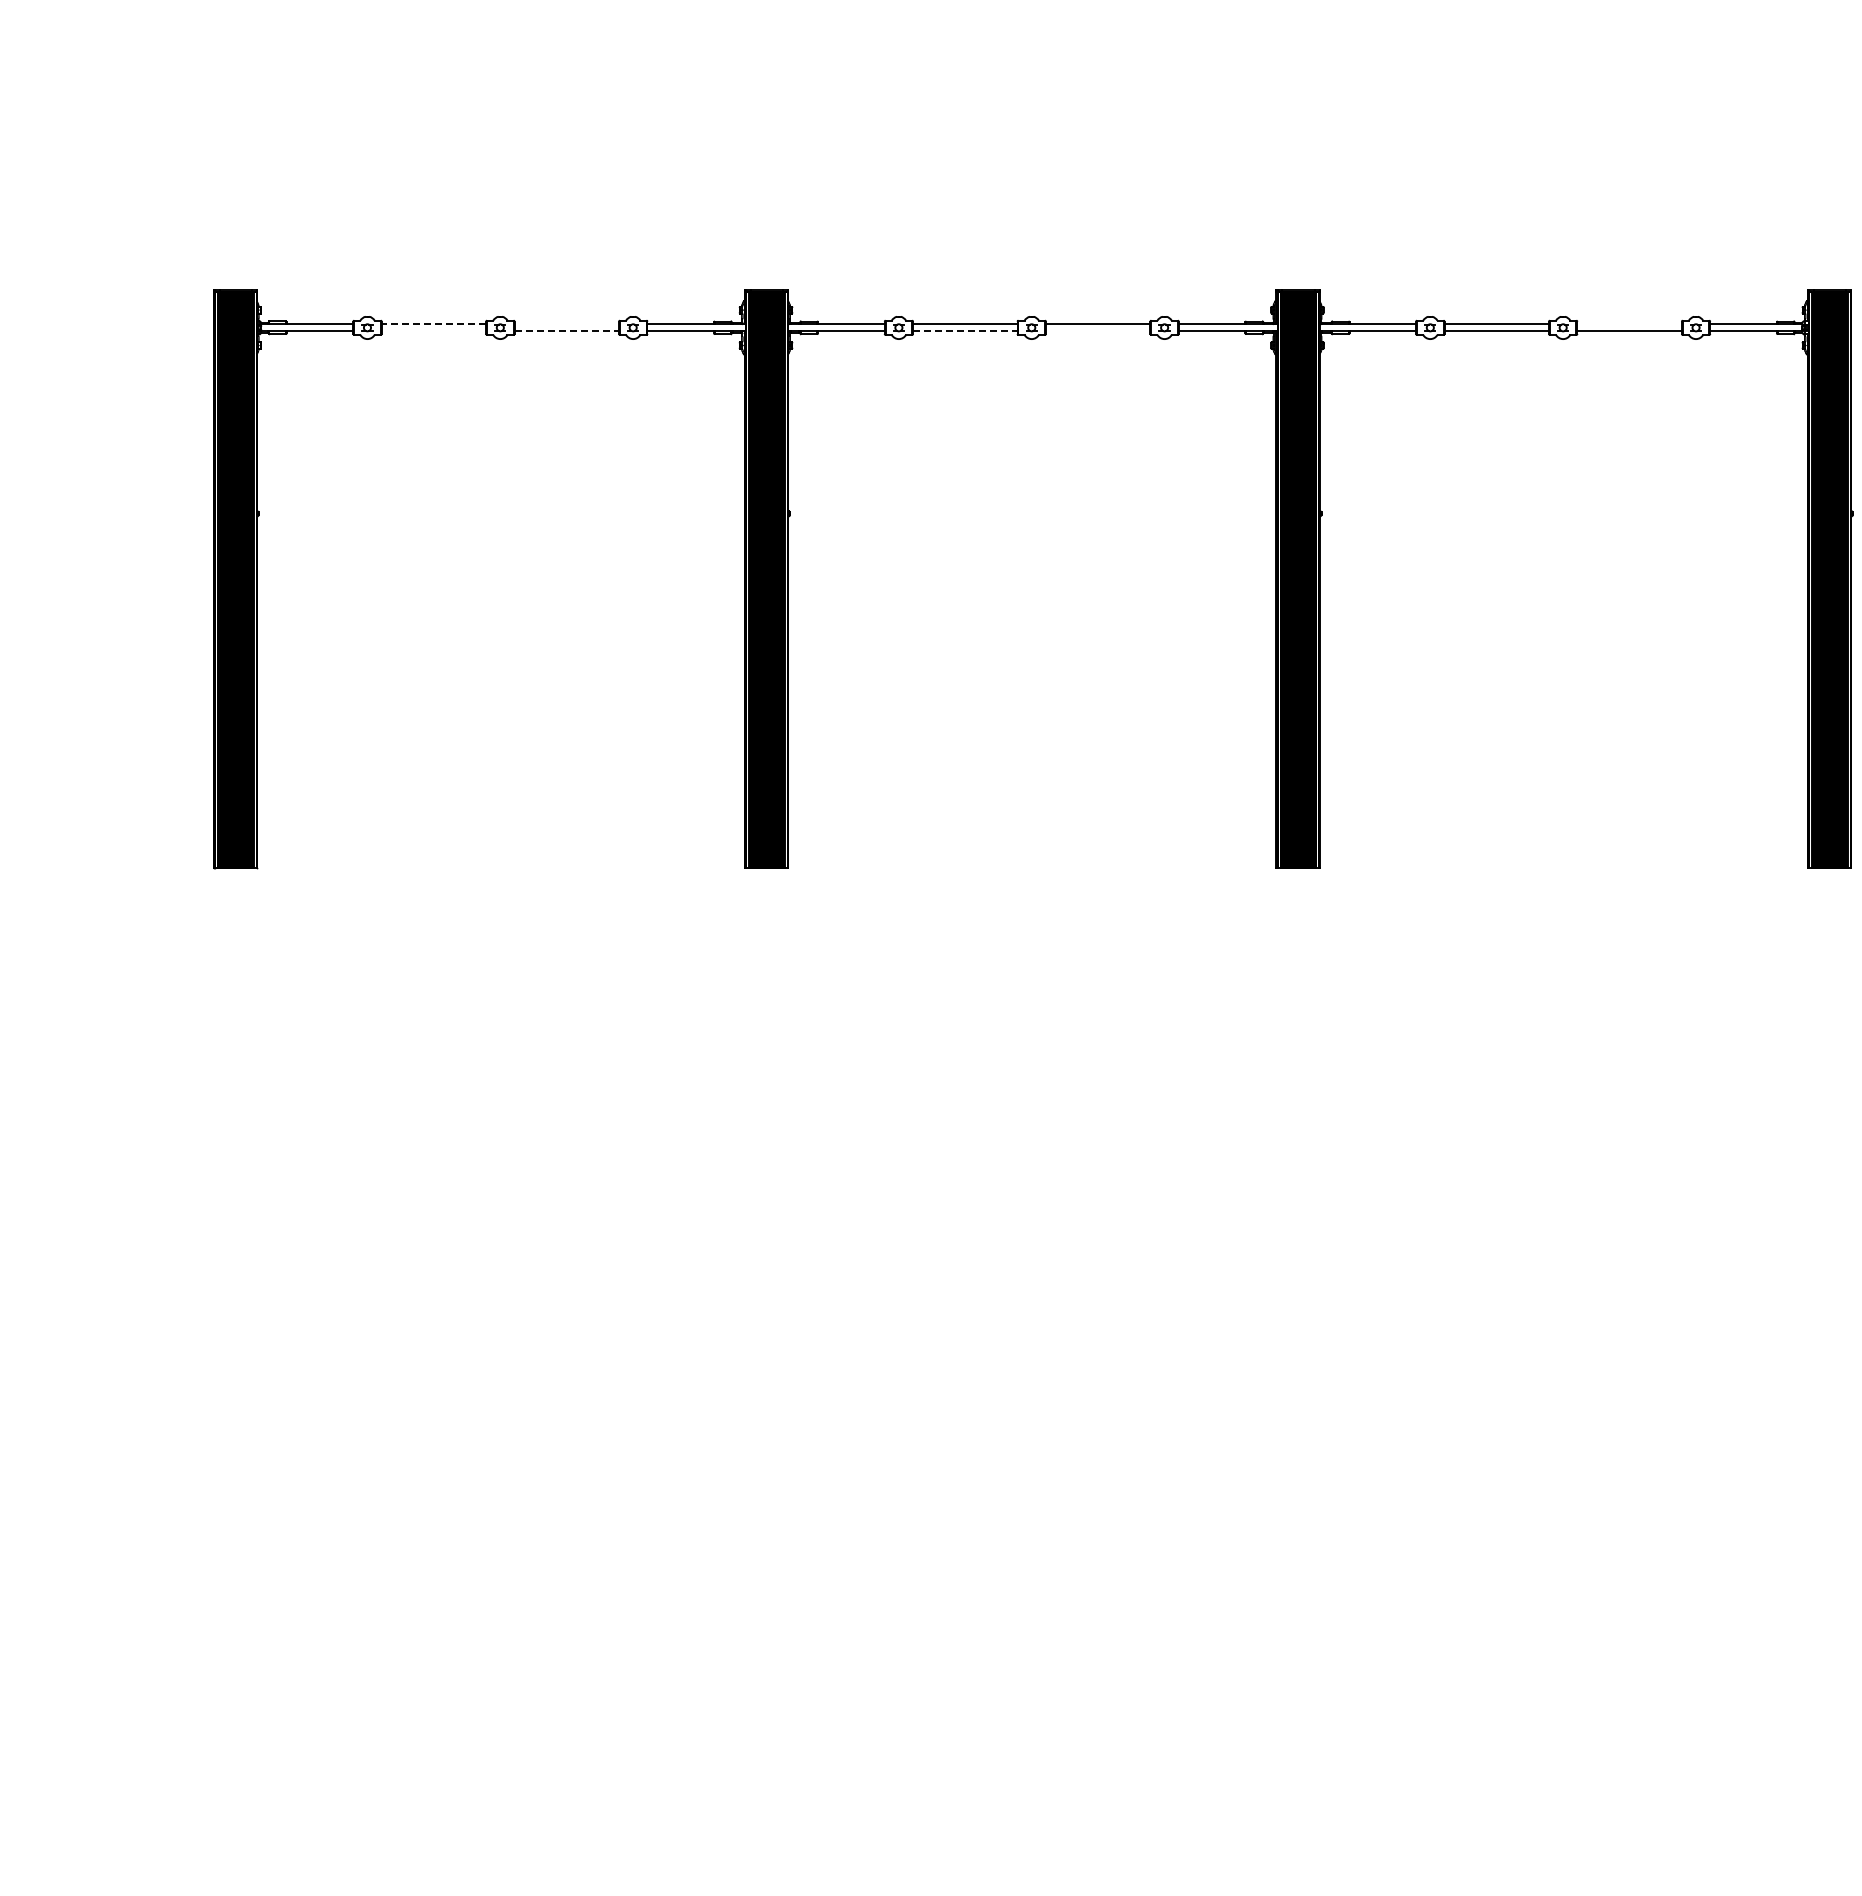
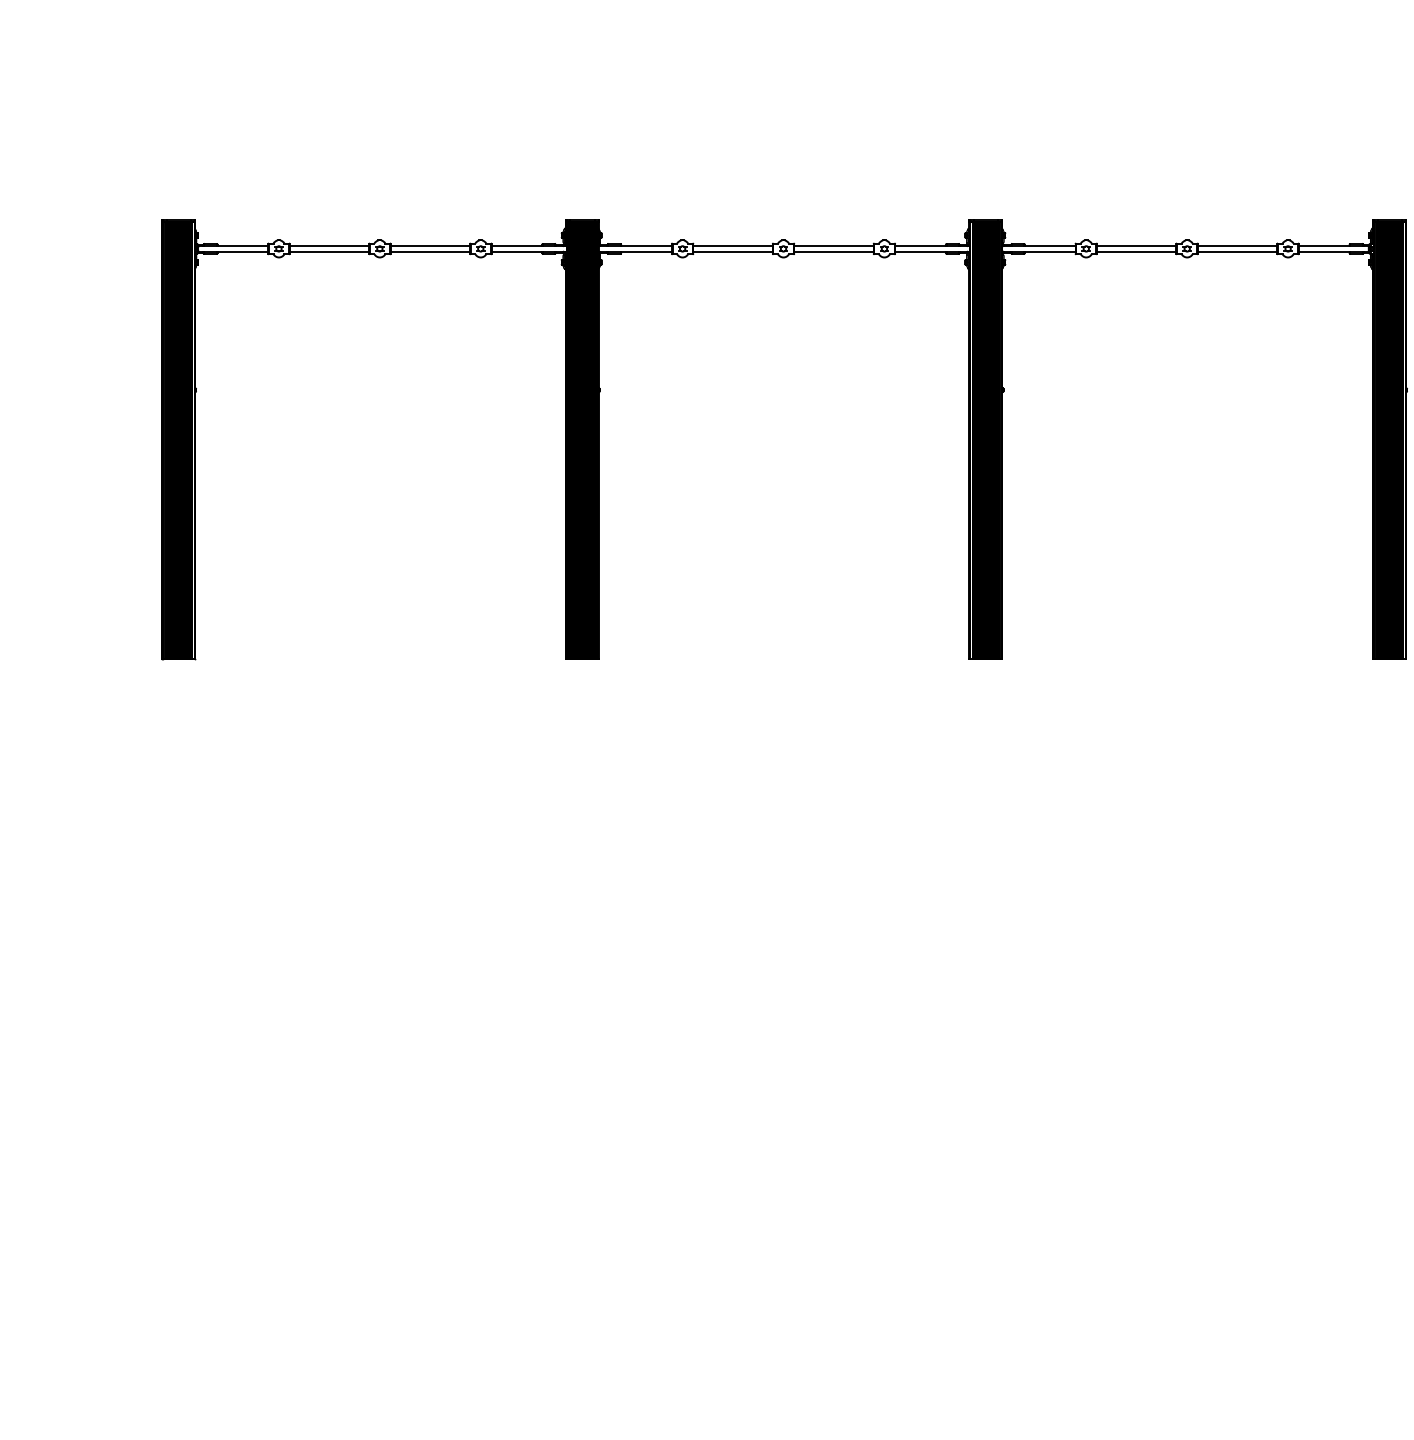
line: (433, 324) -> (329, 246), dashed -> solid
line: (566, 324) -> (430, 246), added
line: (1629, 324) -> (1237, 246), added
line: (433, 331) -> (329, 251), added
line: (567, 331) -> (430, 251), dashed -> solid
line: (965, 331) -> (733, 251), dashed -> solid
line: (1097, 331) -> (833, 251), added

